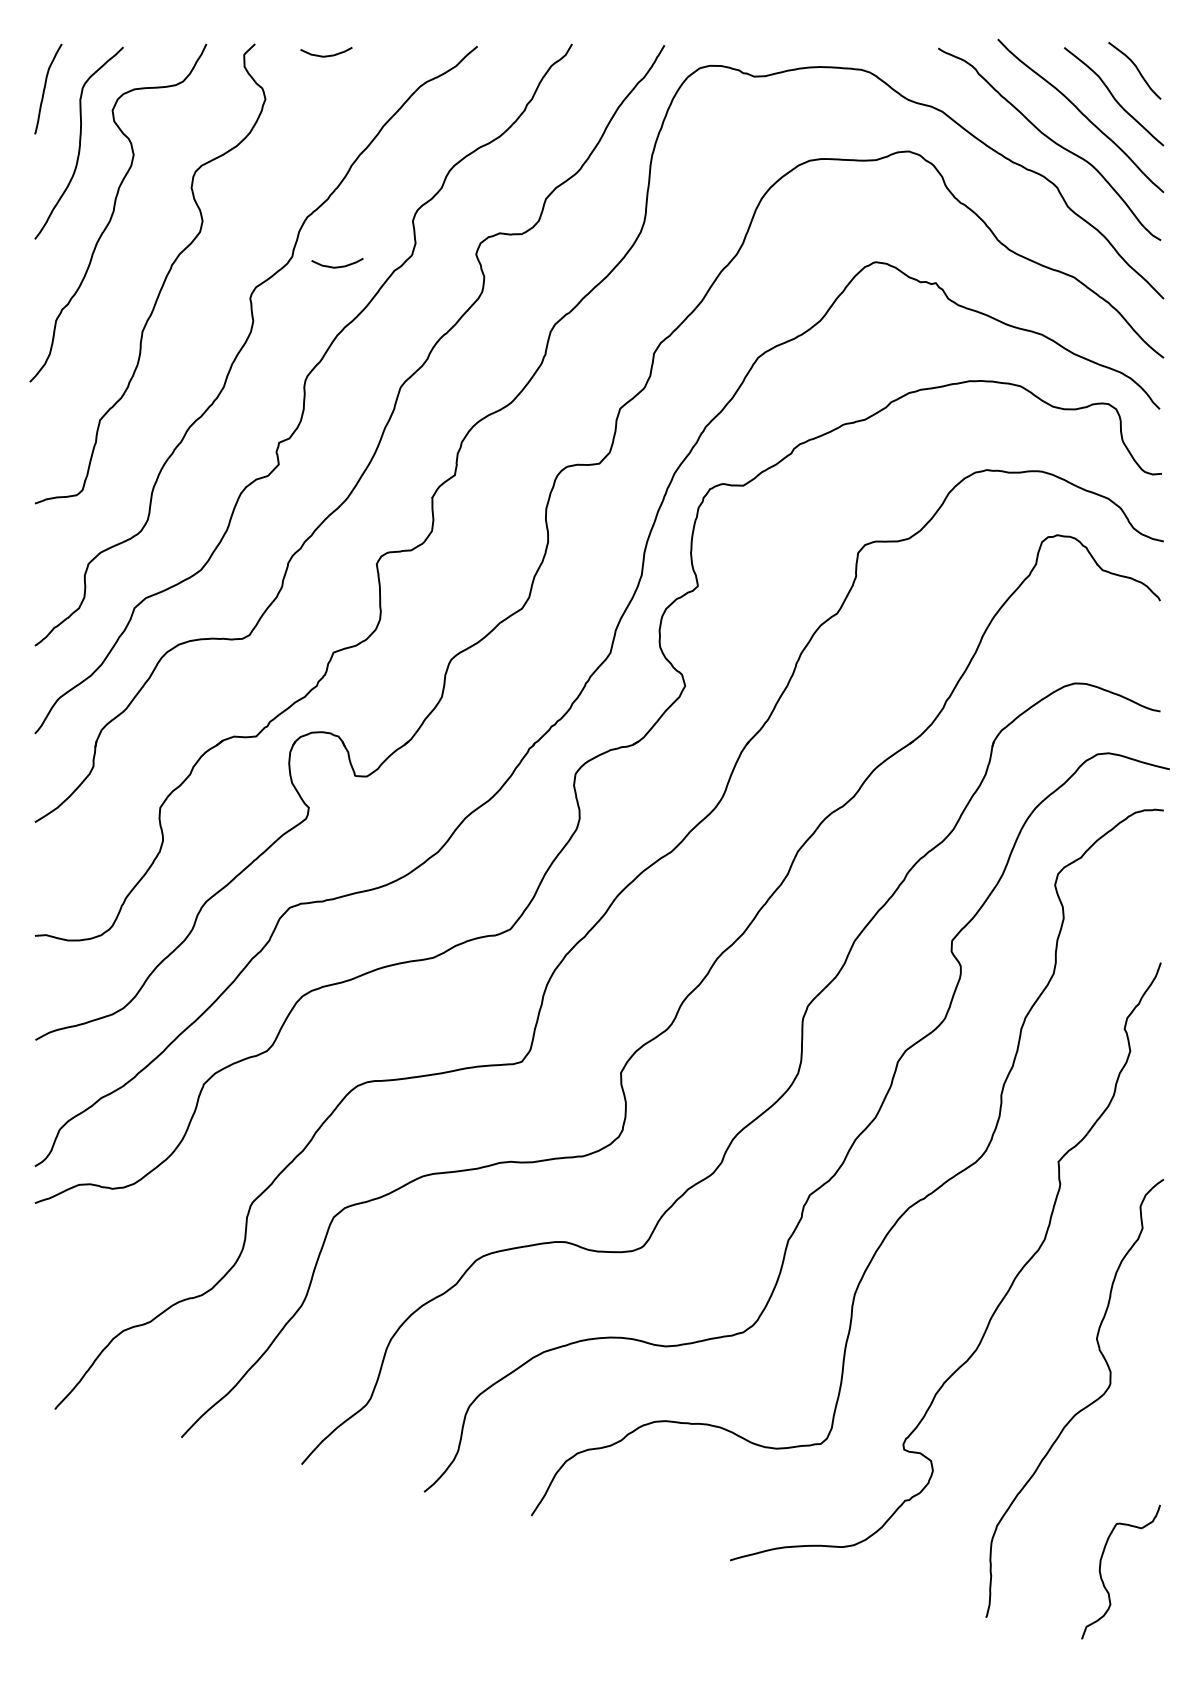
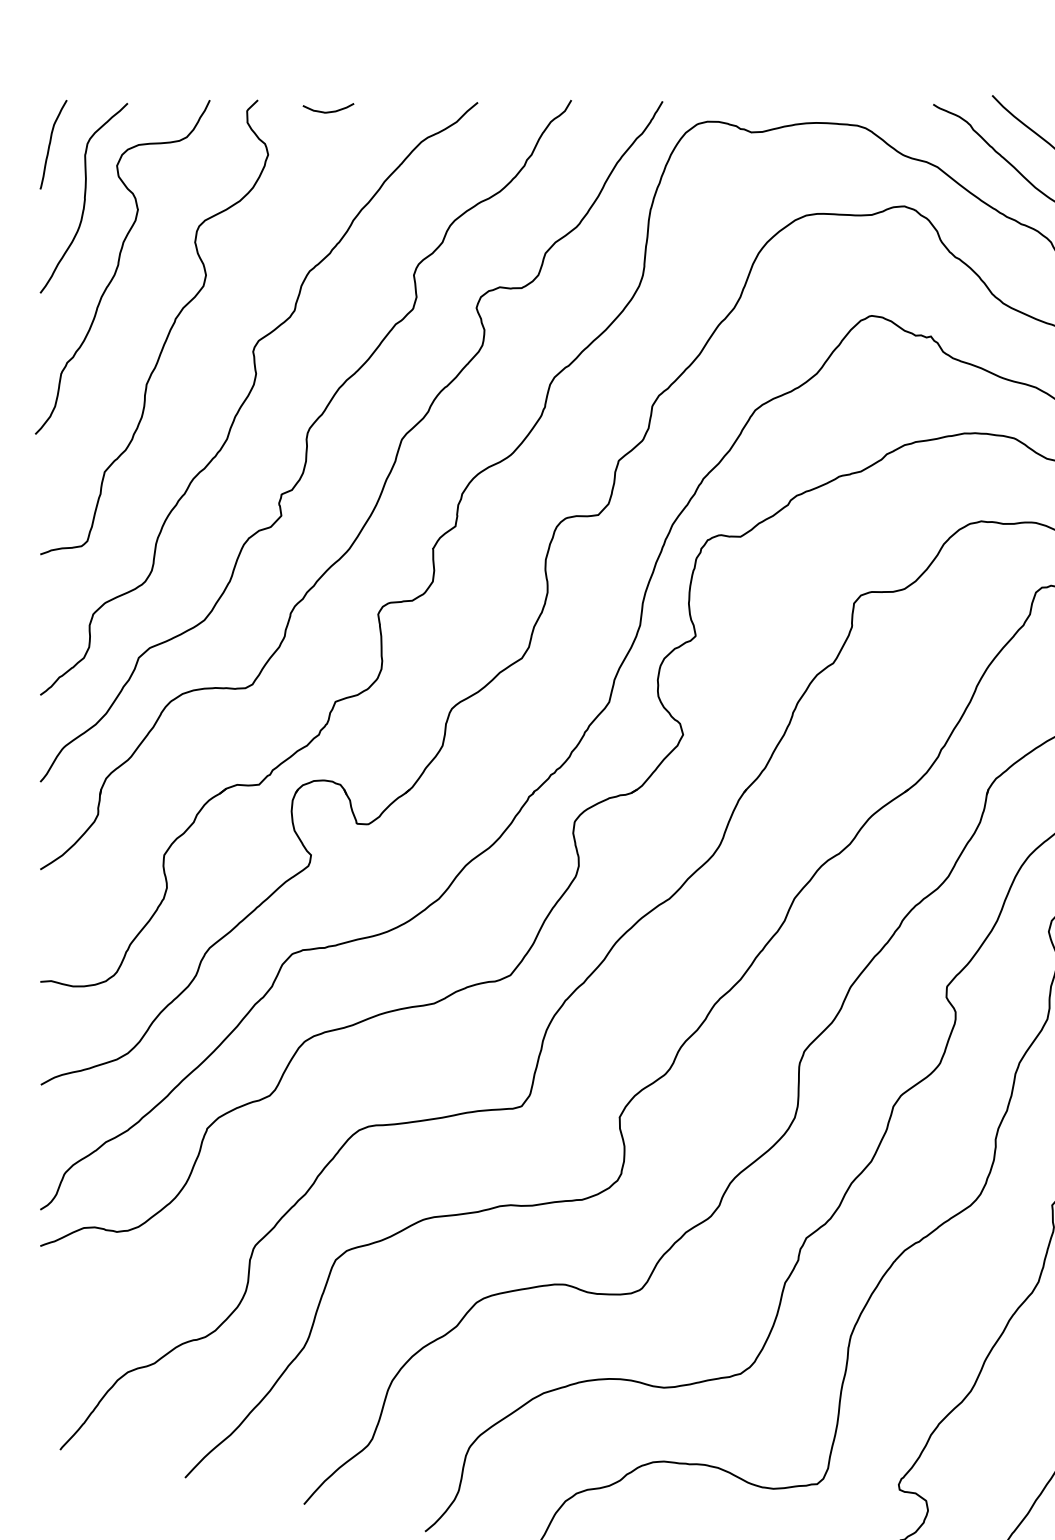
curve: (337, 266) -> (339, 320), removed

